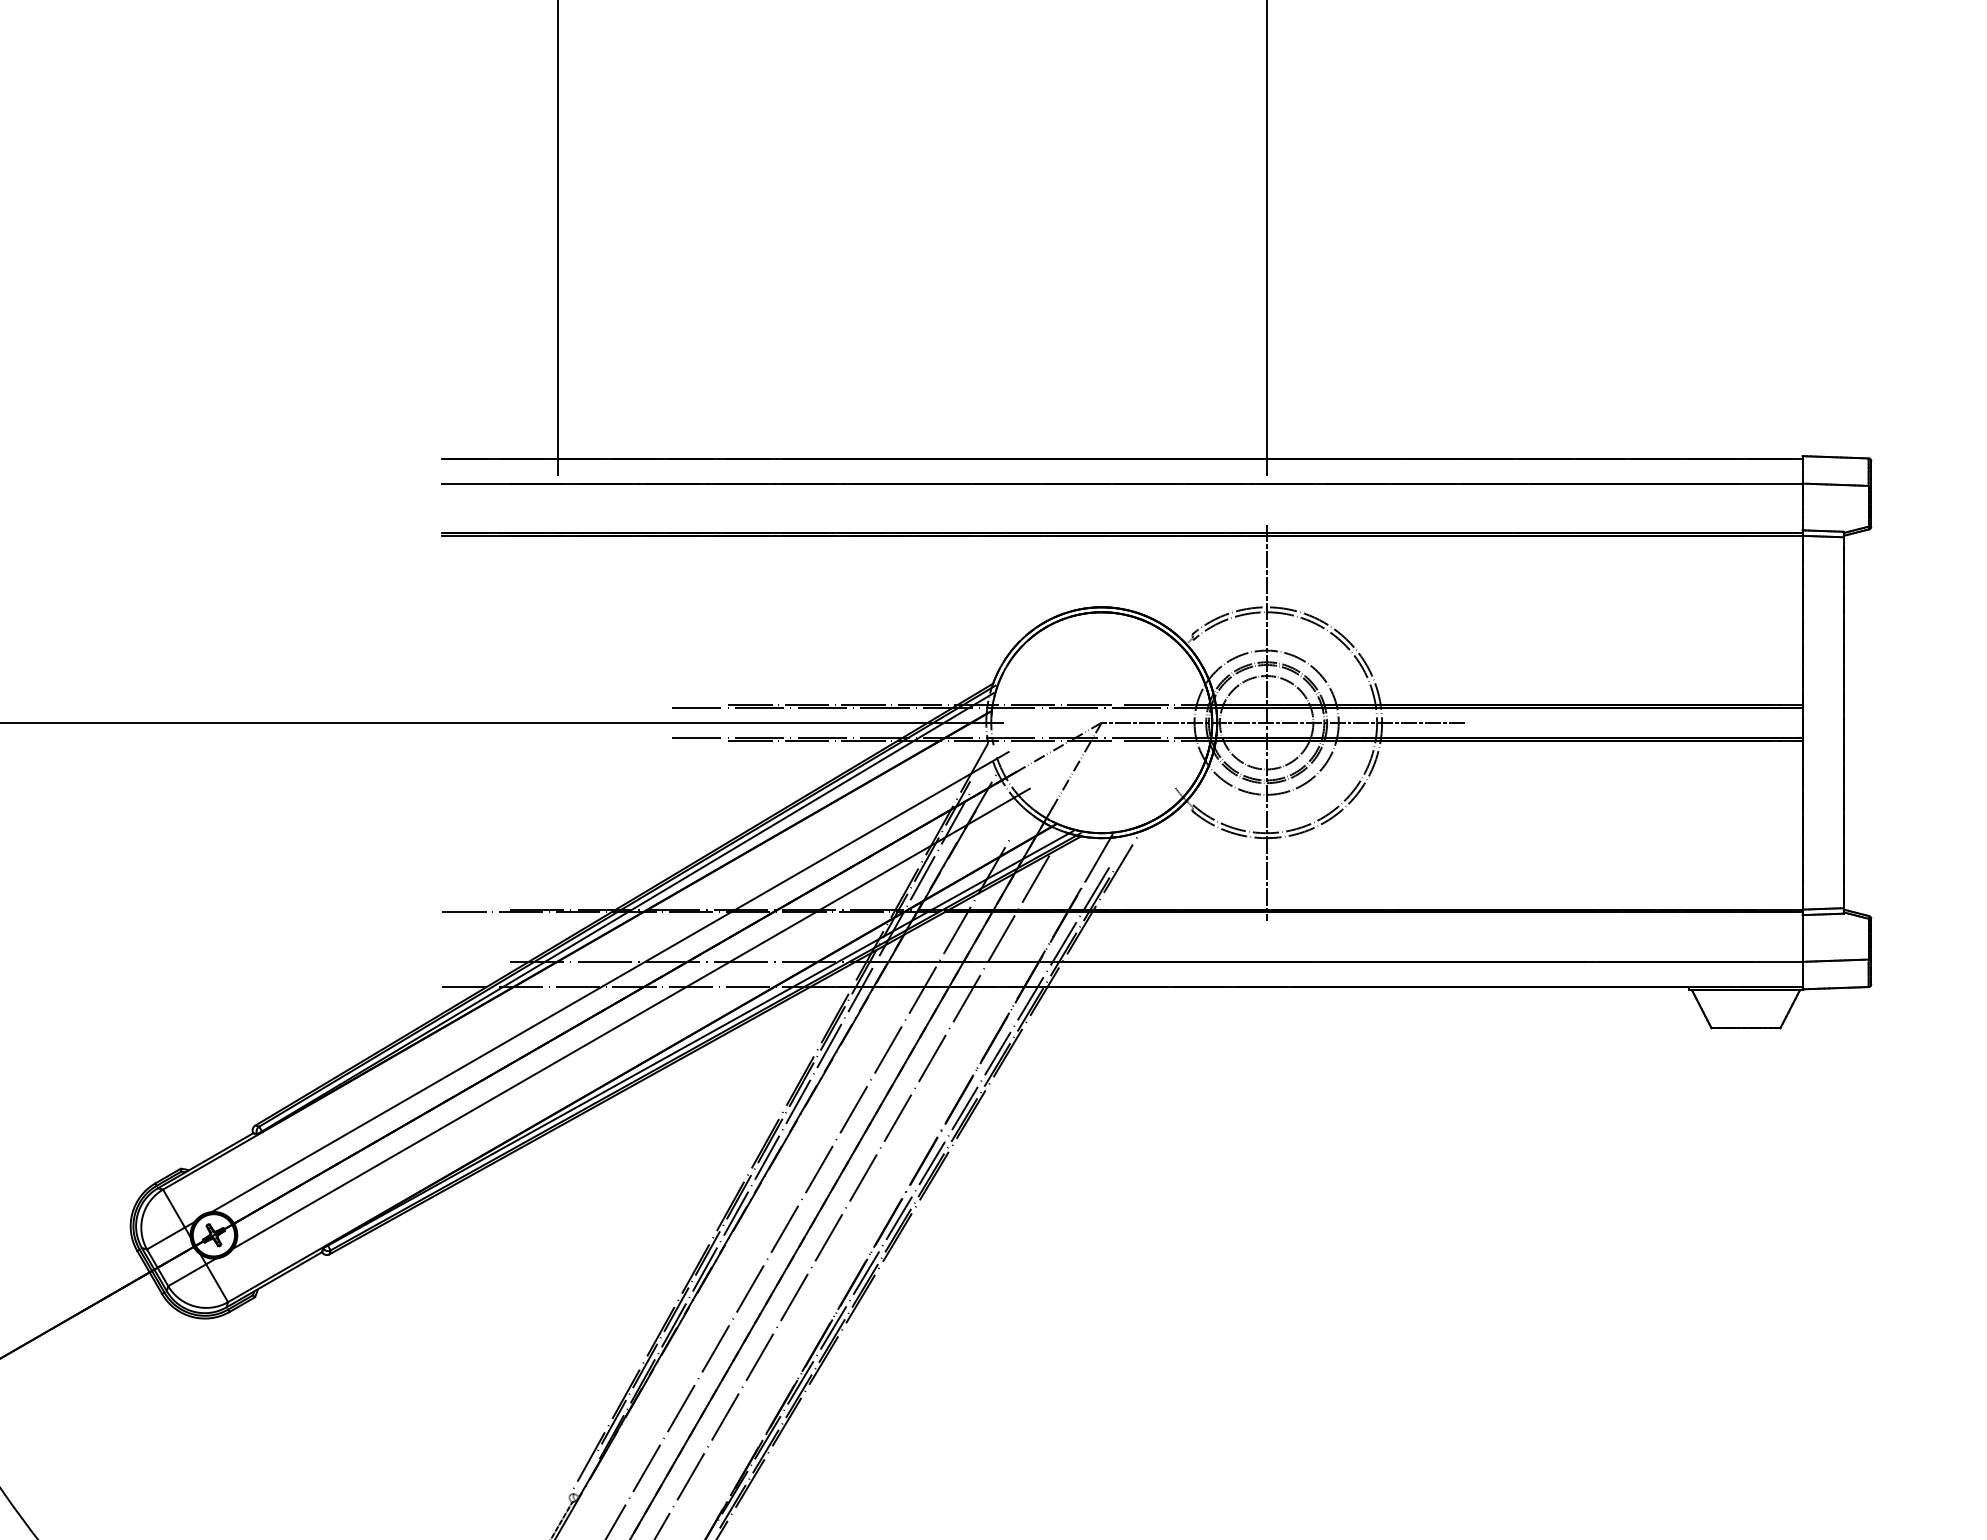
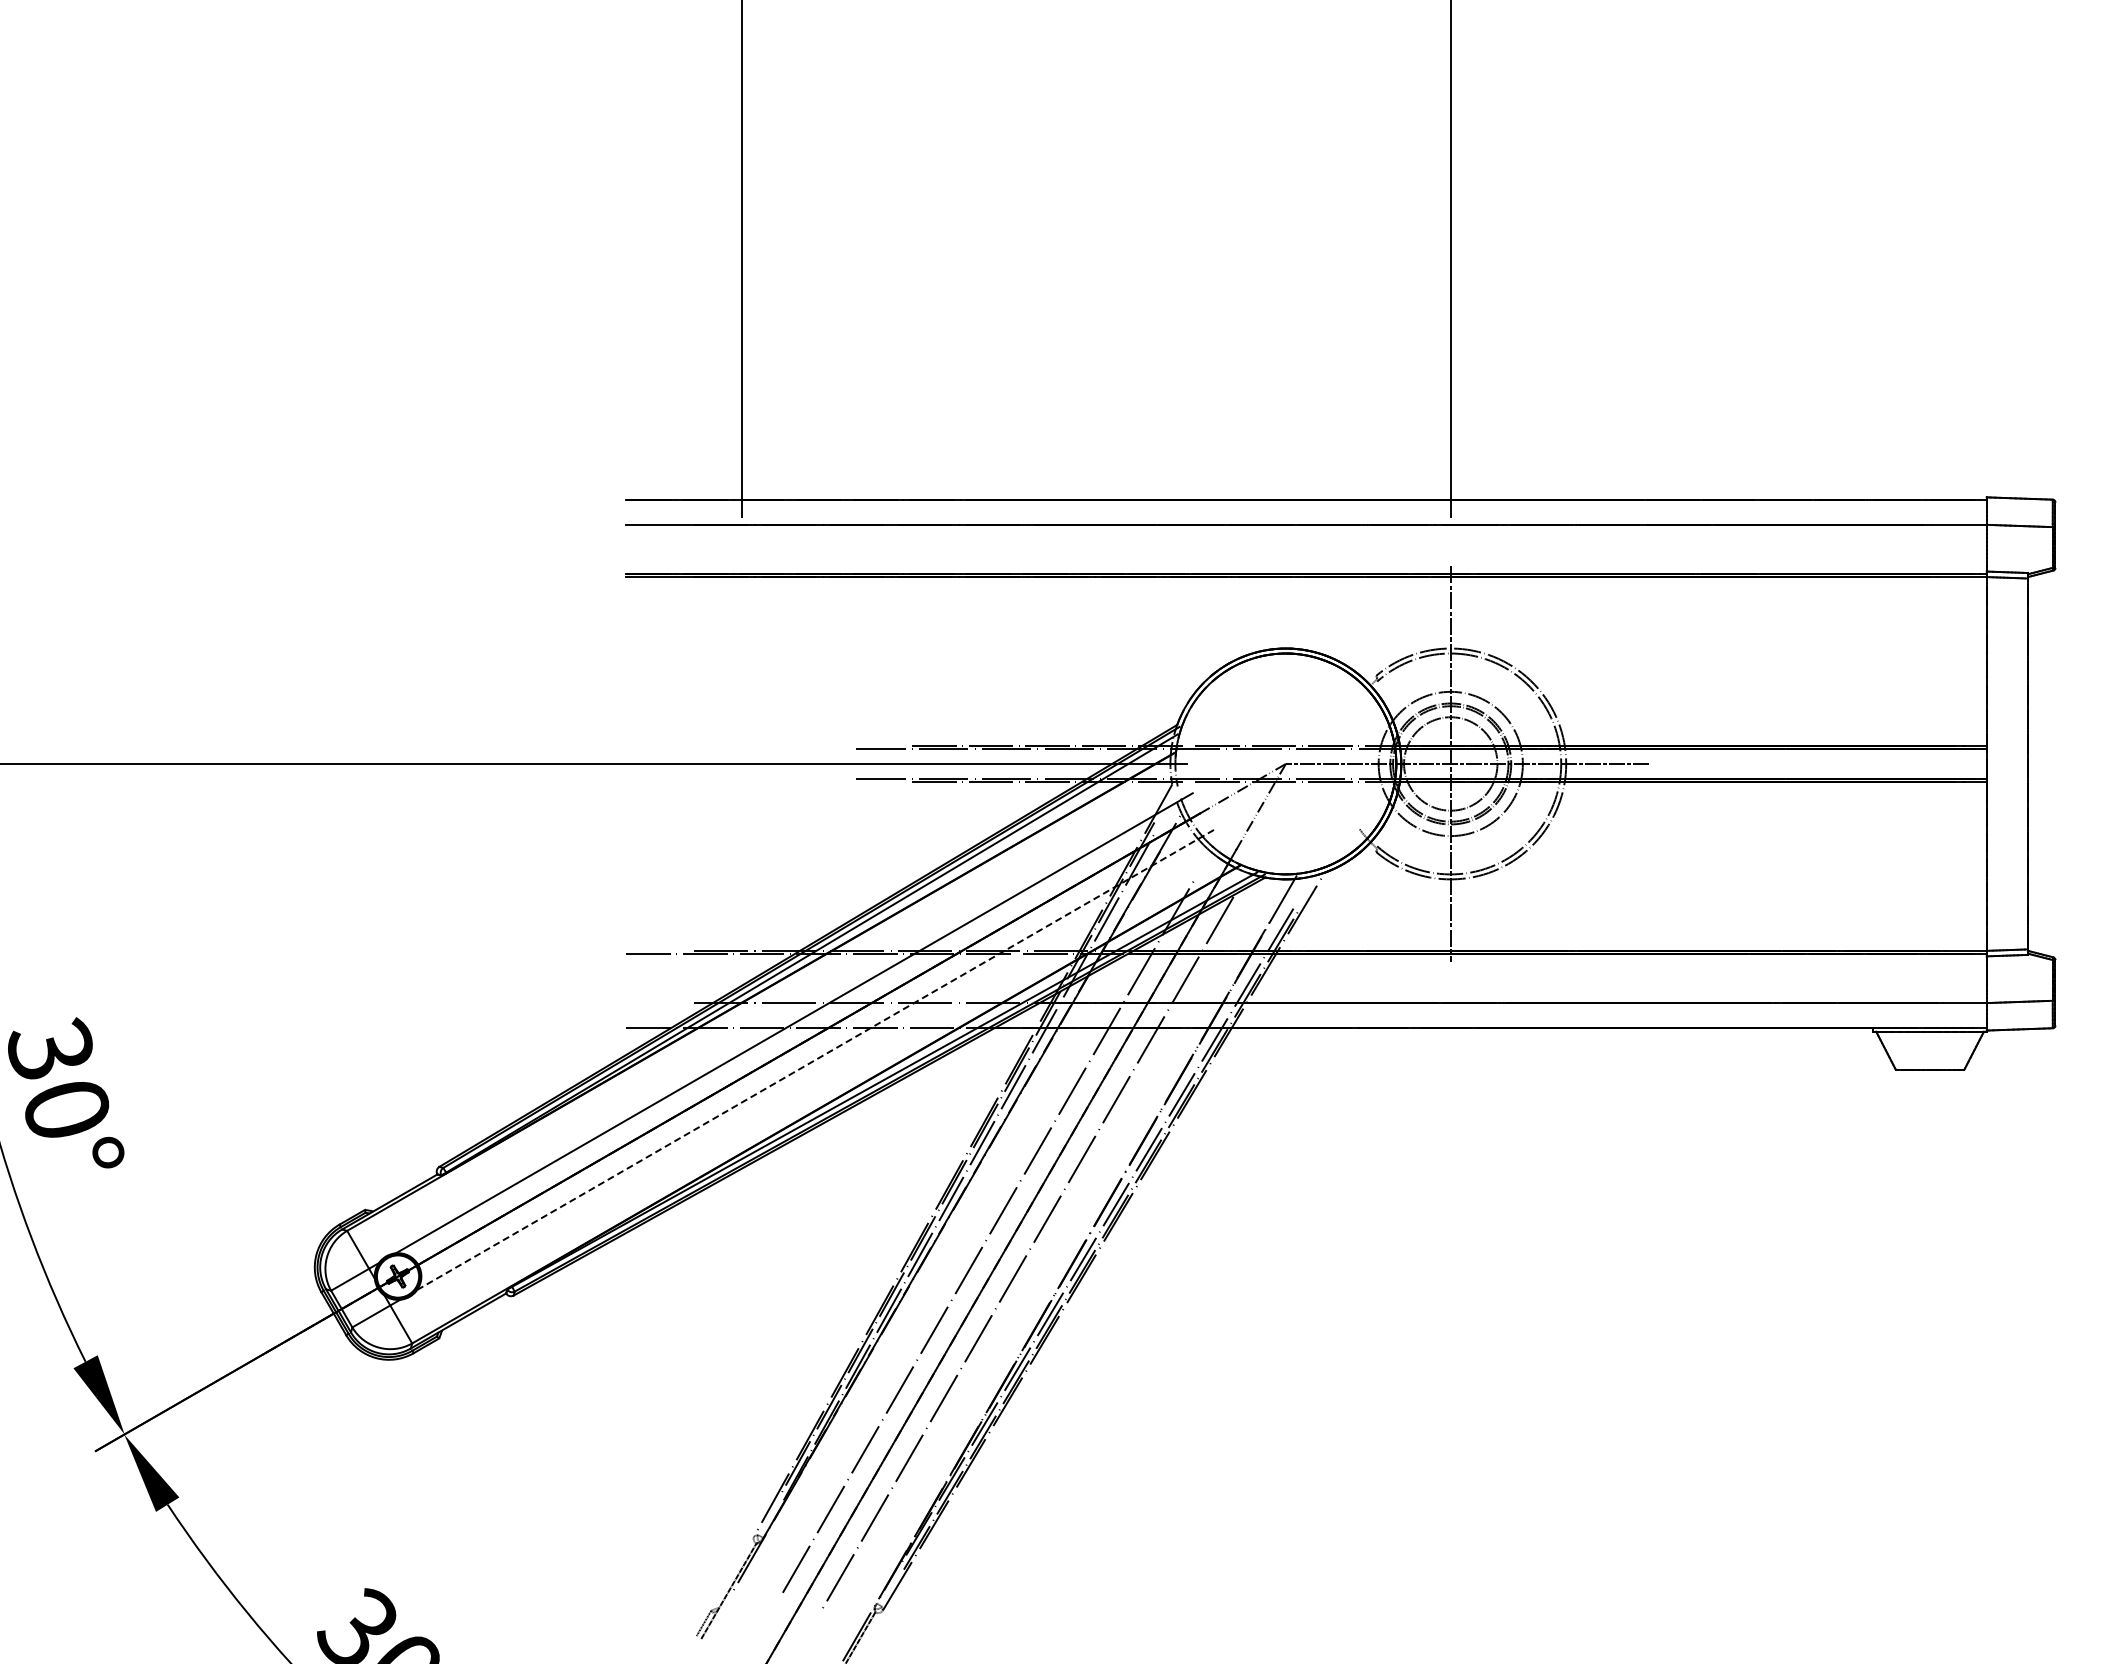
line: (631, 1019) -> (815, 1060), solid -> dashed

